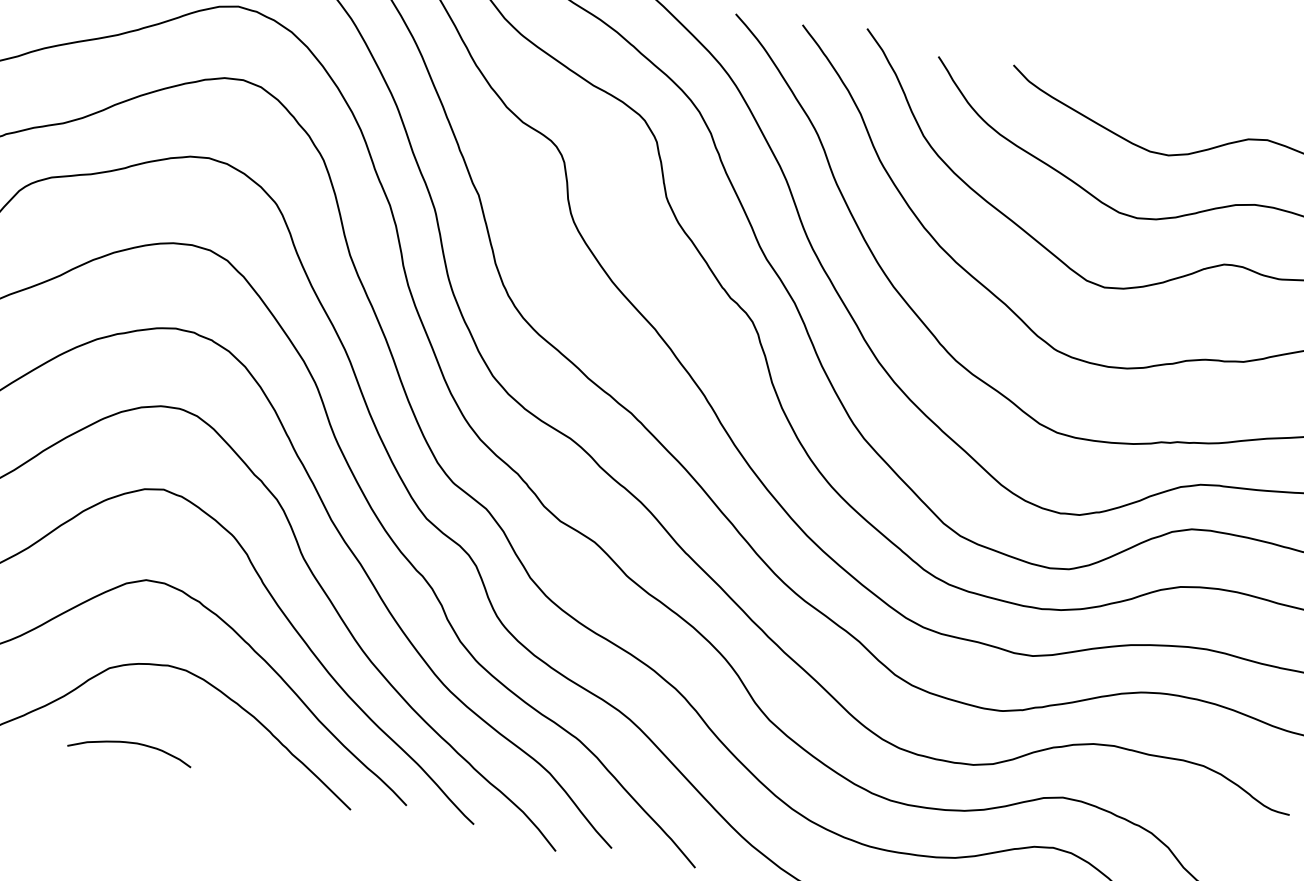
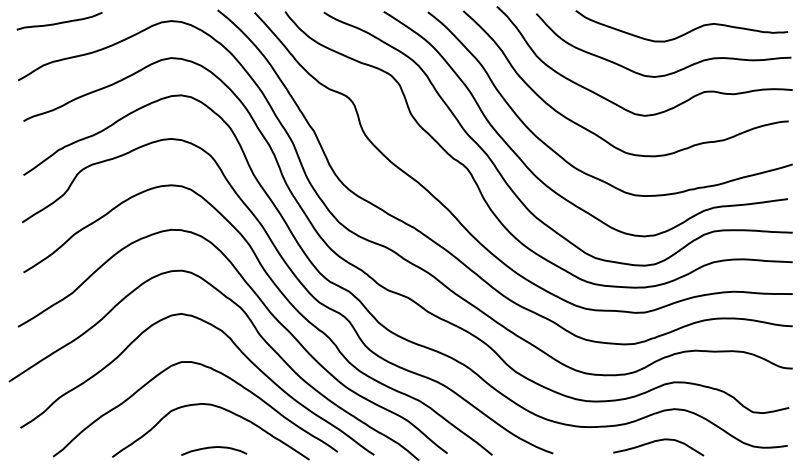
curve: (131, 745) -> (214, 448), moved

